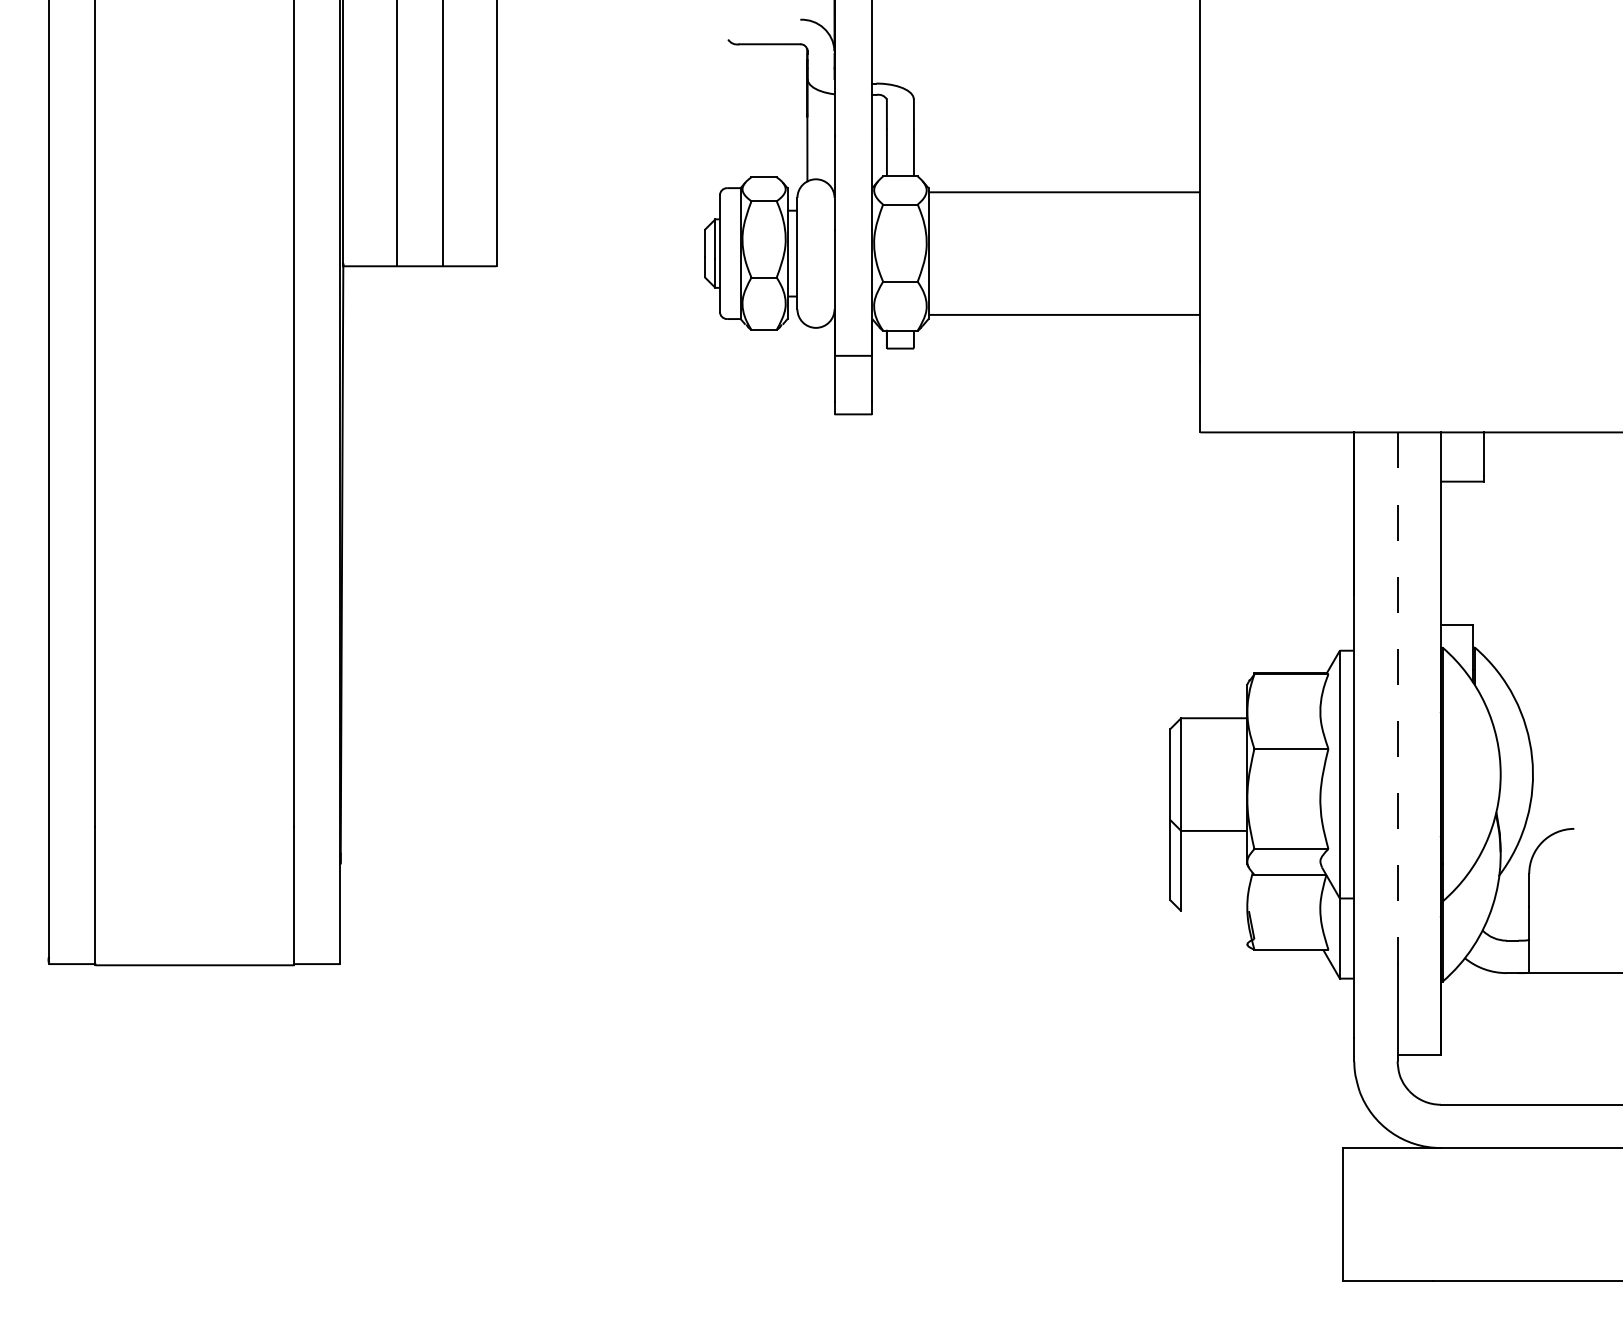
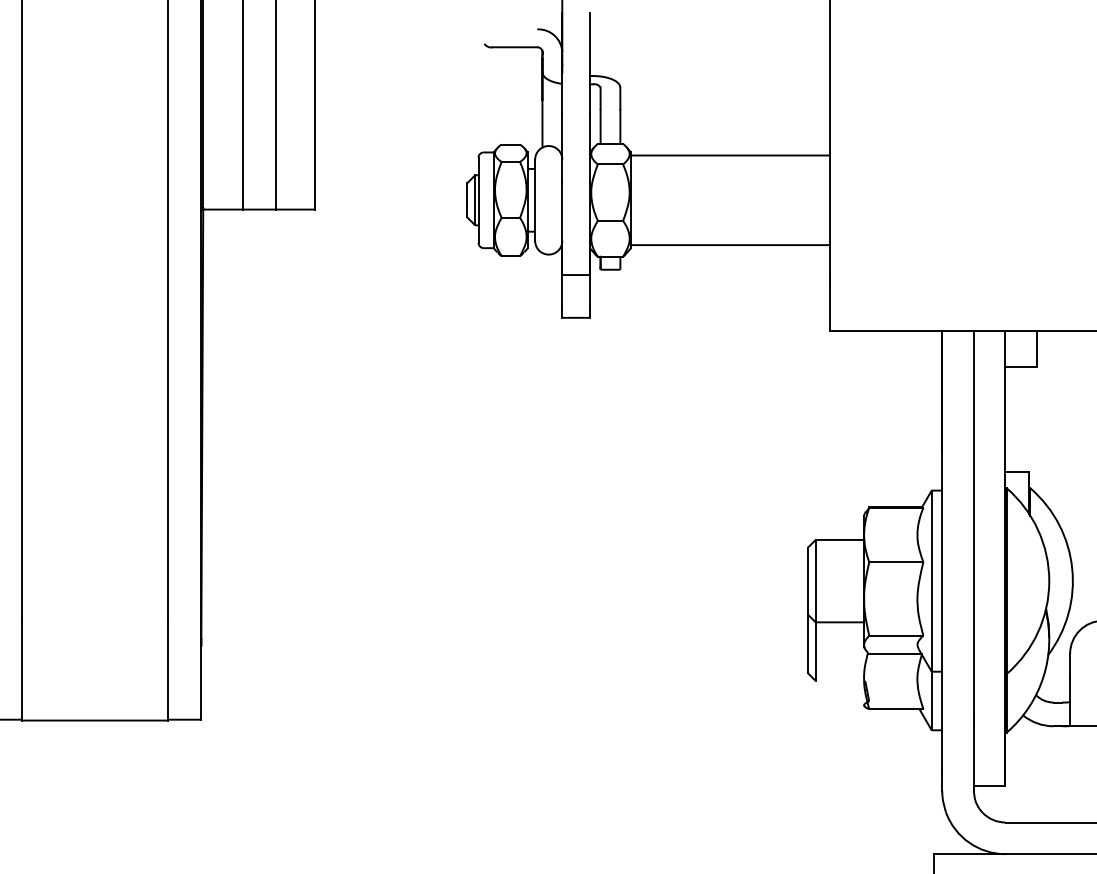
line: (1397, 699) -> (973, 526), dashed -> solid

